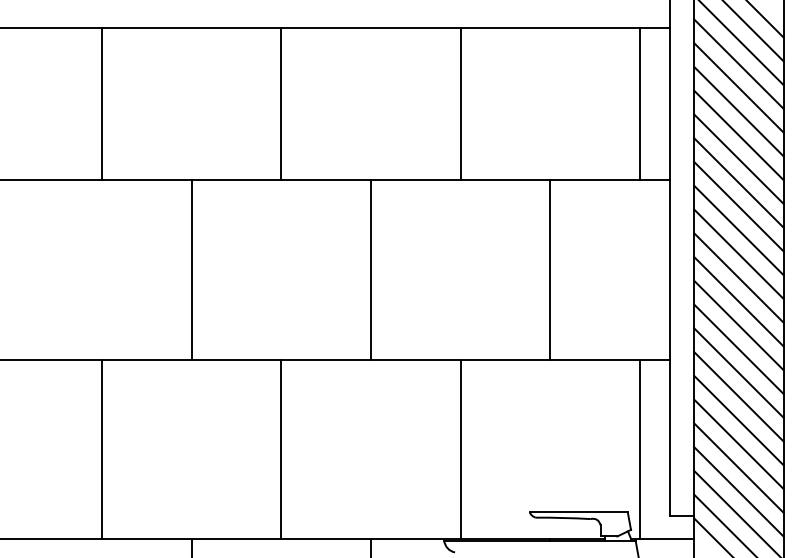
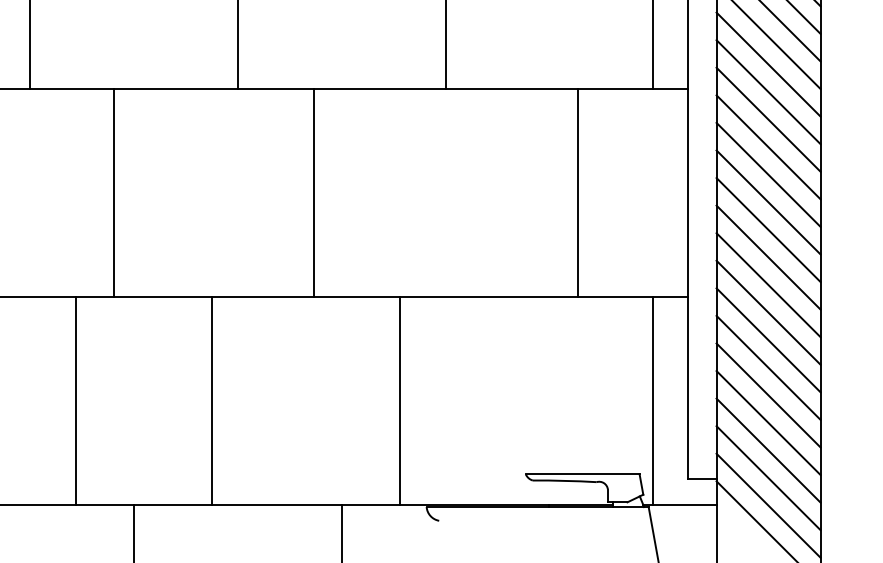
line: (191, 269) -> (113, 192), moved
line: (370, 269) -> (313, 192), moved
line: (550, 269) -> (578, 192), moved
line: (102, 448) -> (76, 400), moved
line: (281, 448) -> (212, 400), moved
line: (460, 448) -> (400, 400), moved

